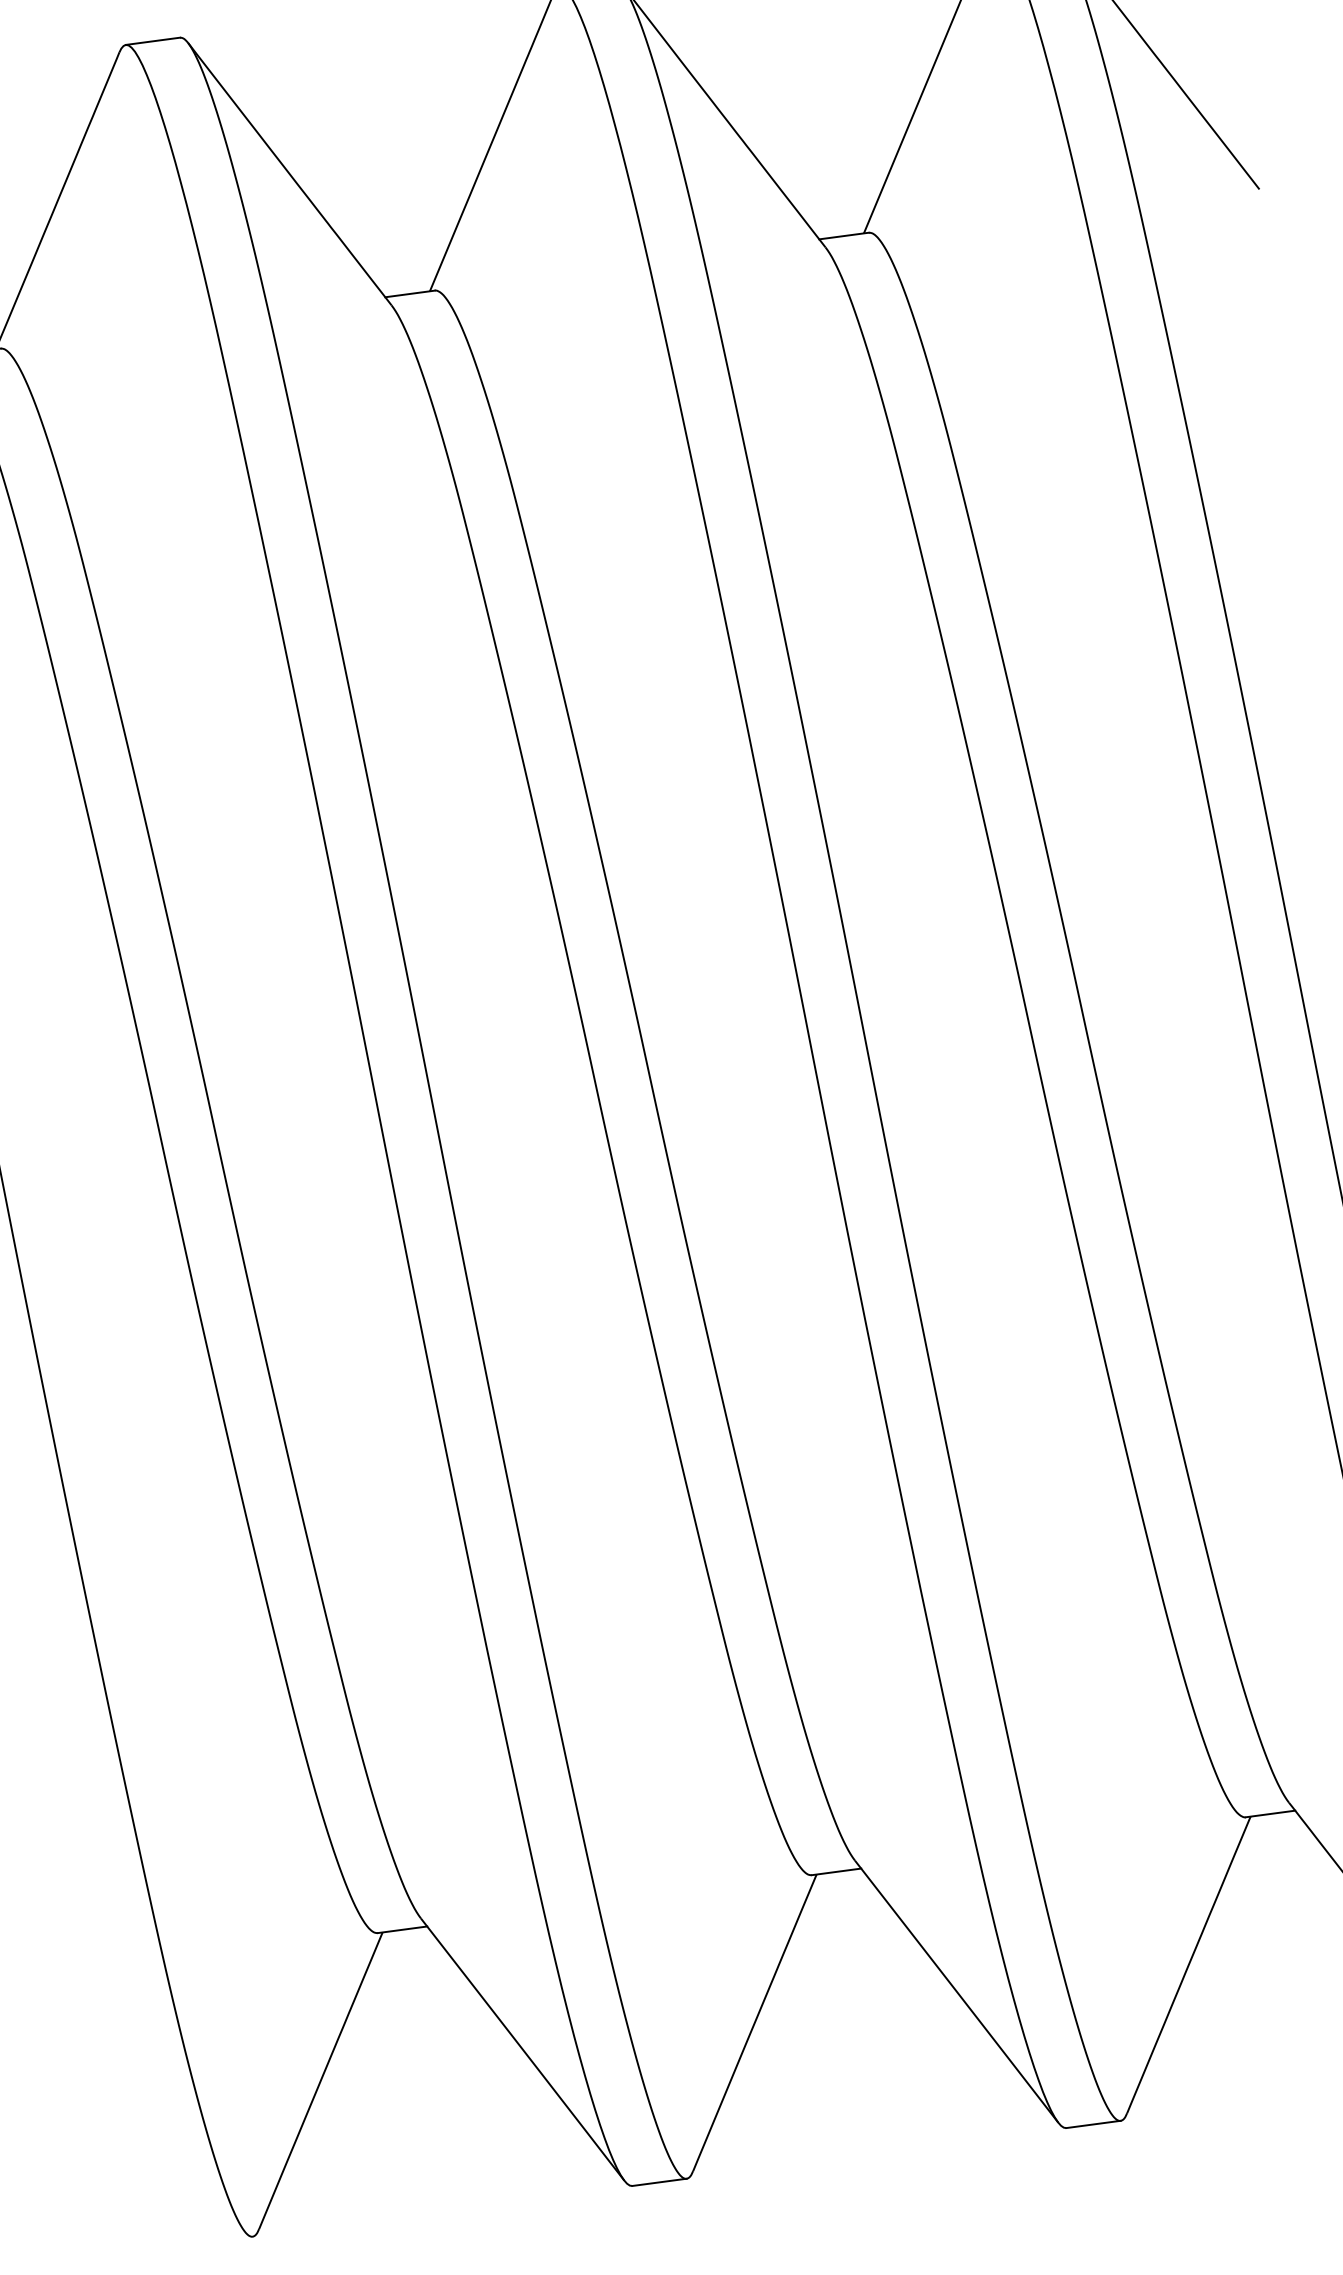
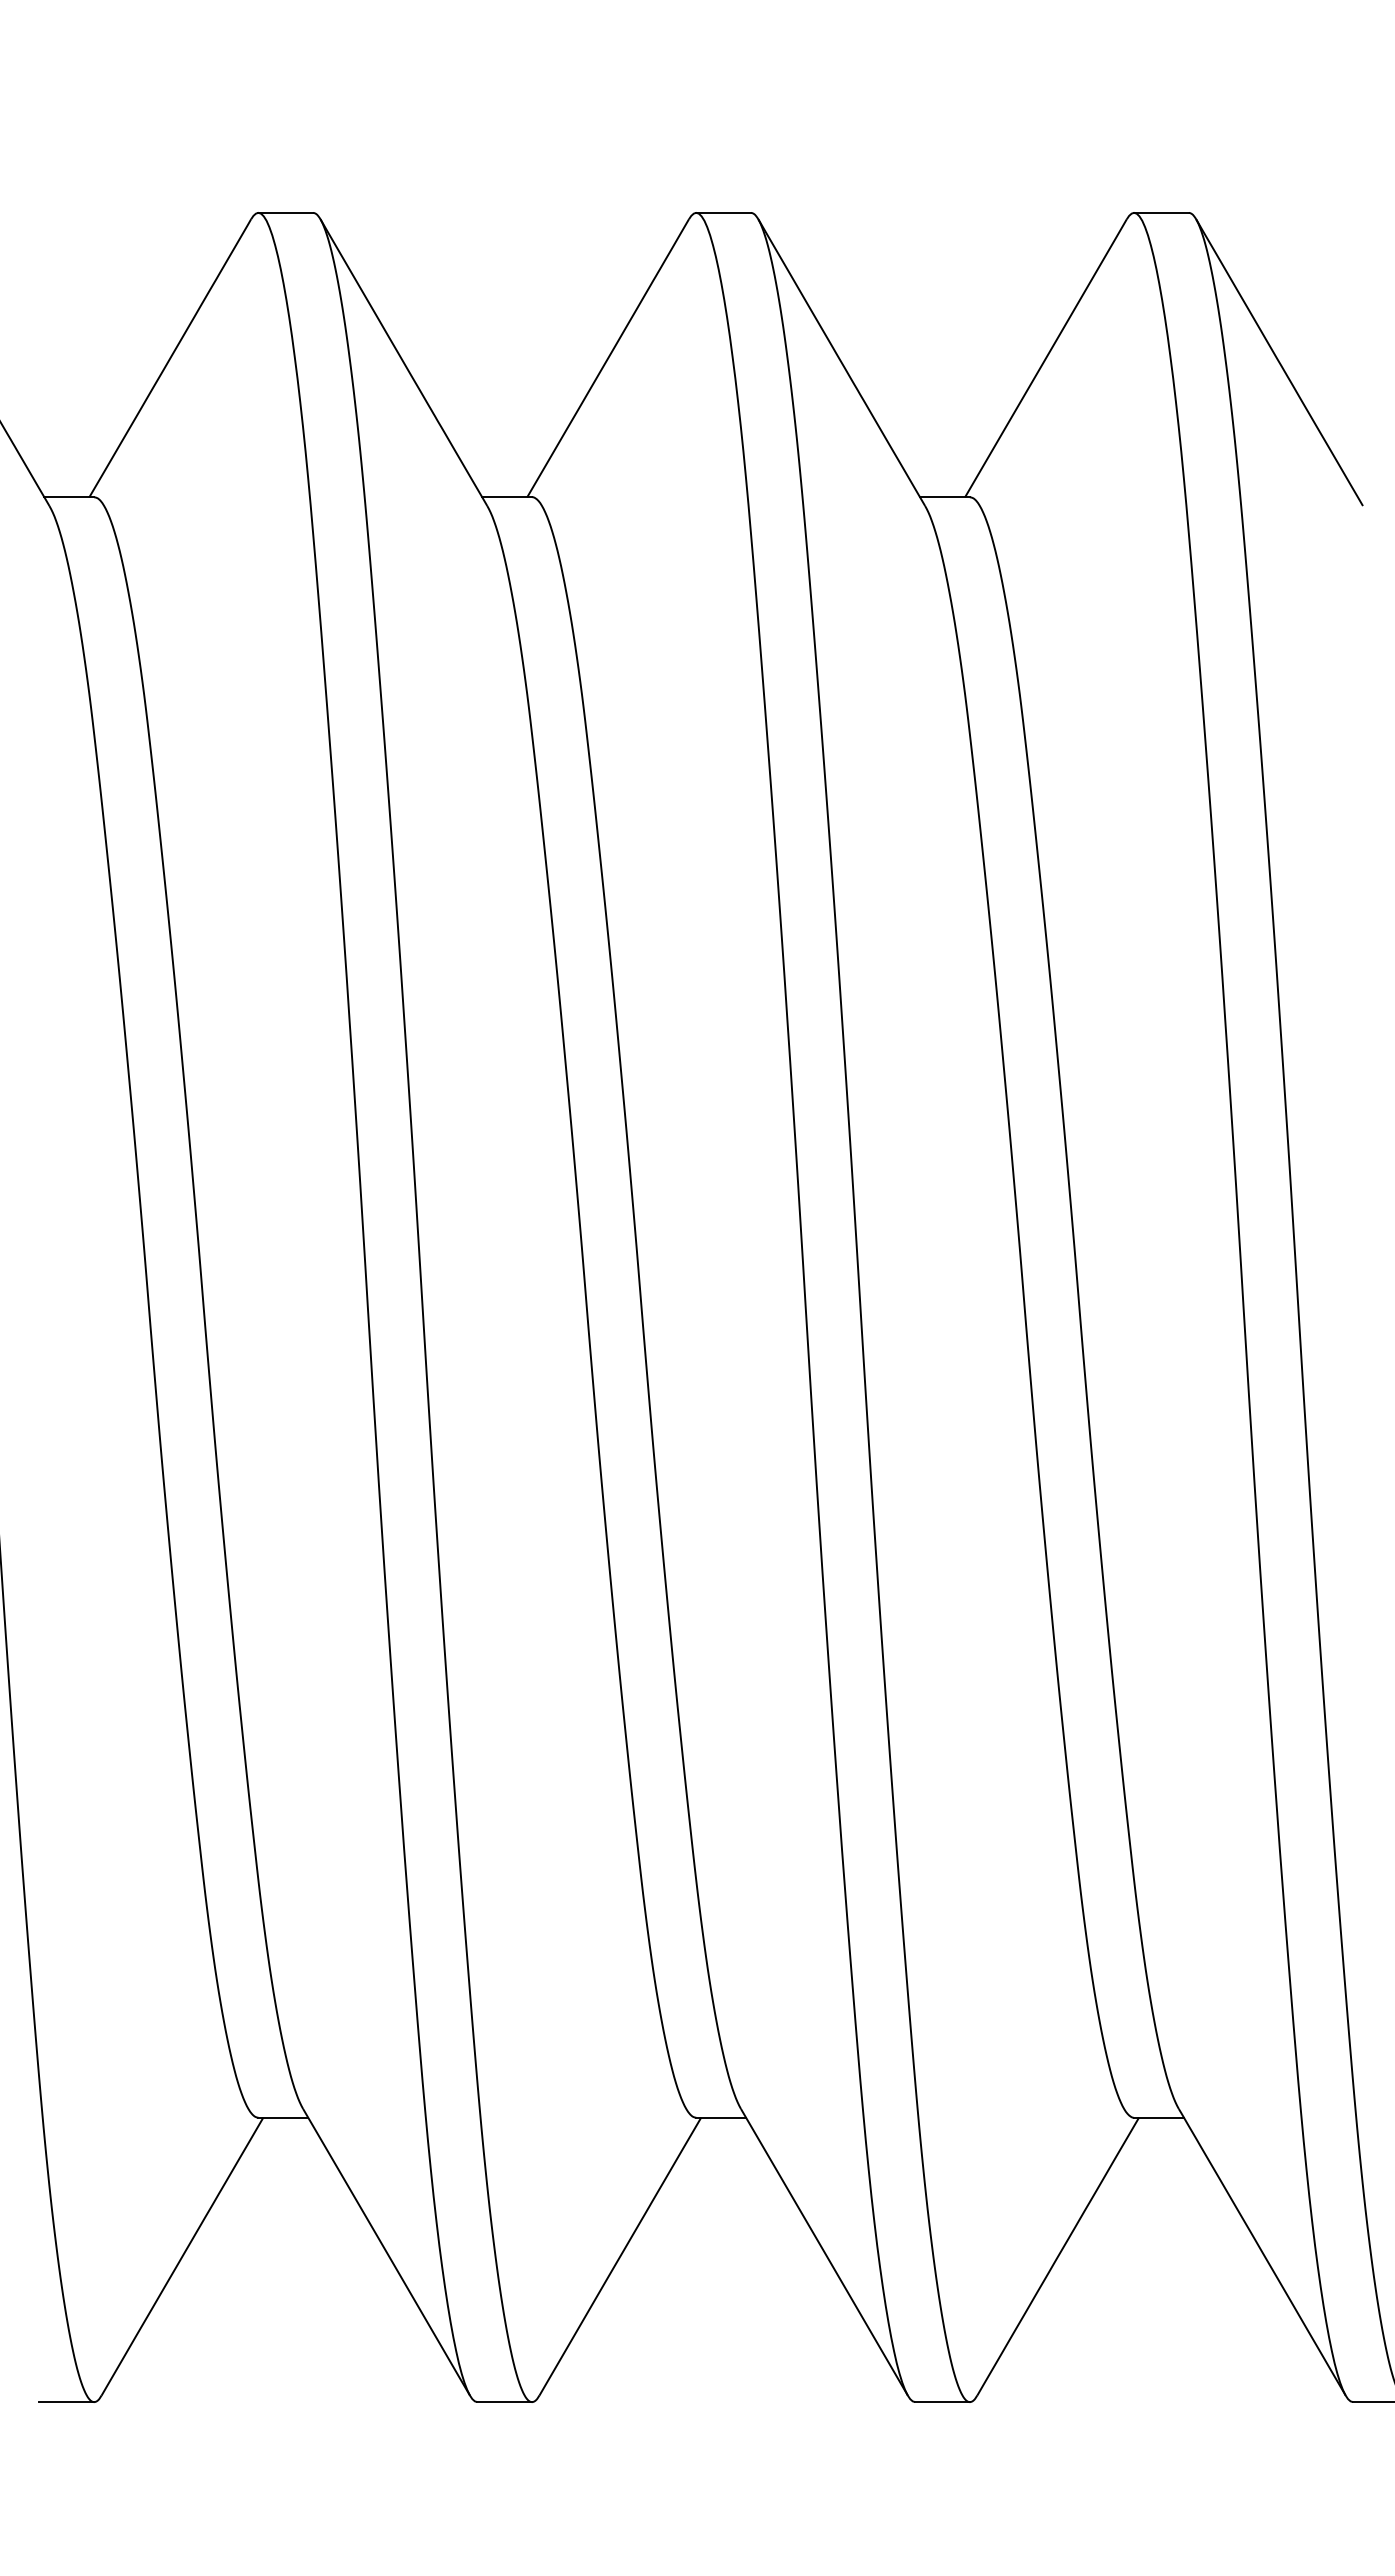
line: (225, 2240) -> (66, 2402), added

